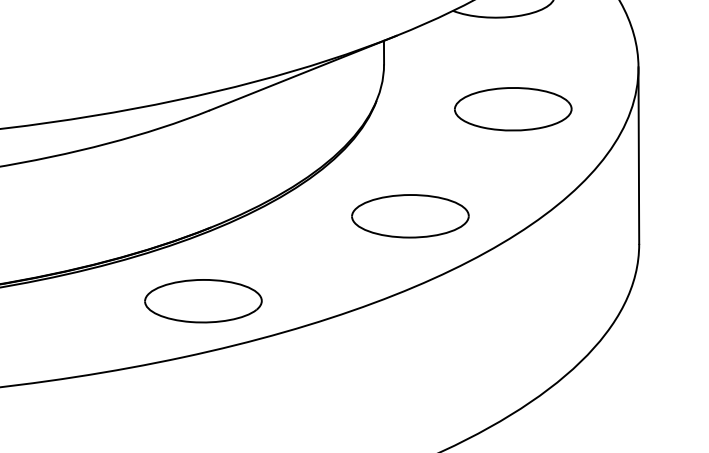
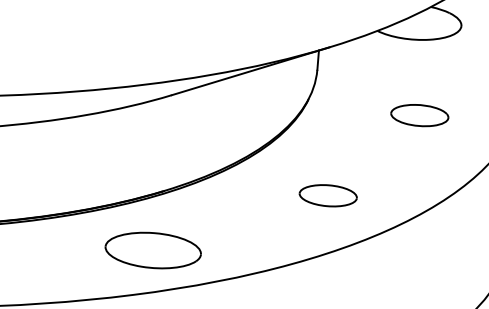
part: (513, 109) -> (419, 115), size x0.6
part: (410, 216) -> (328, 195), size x0.6

